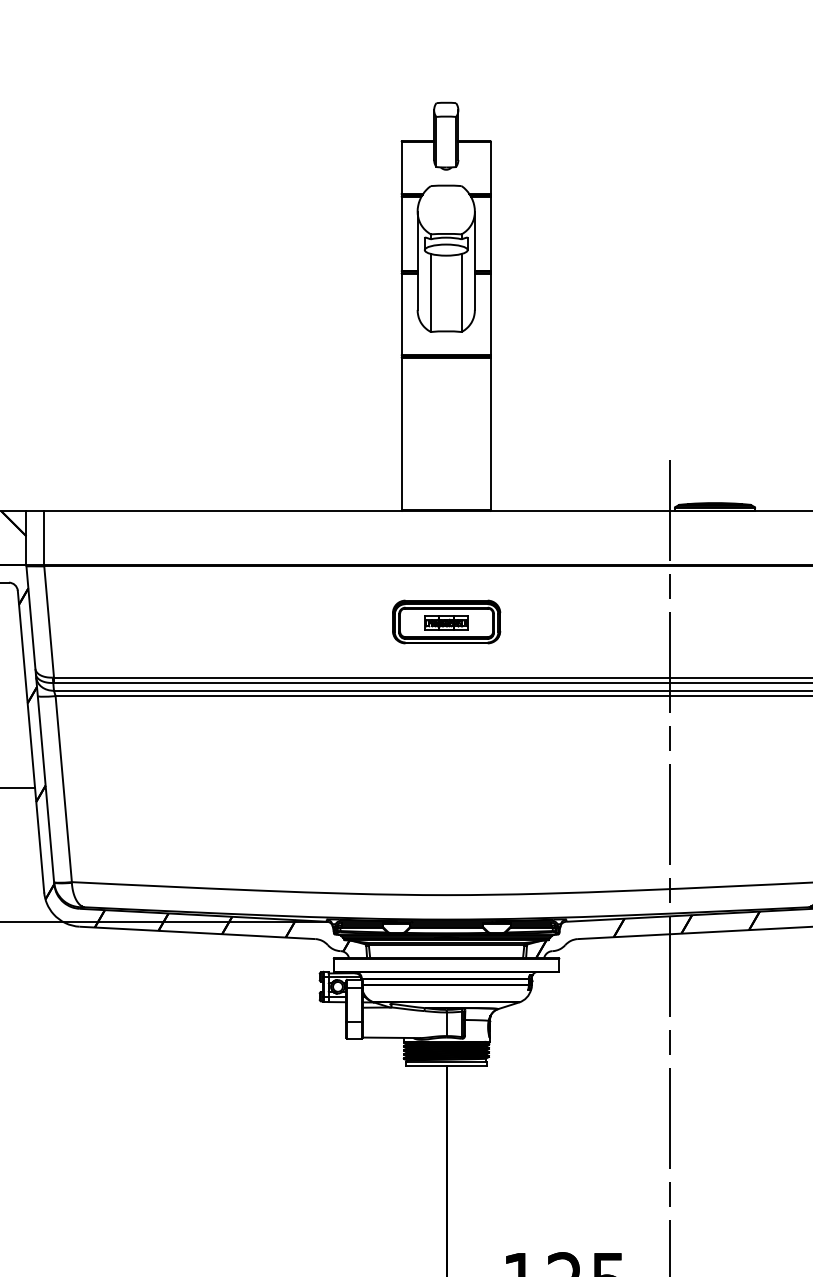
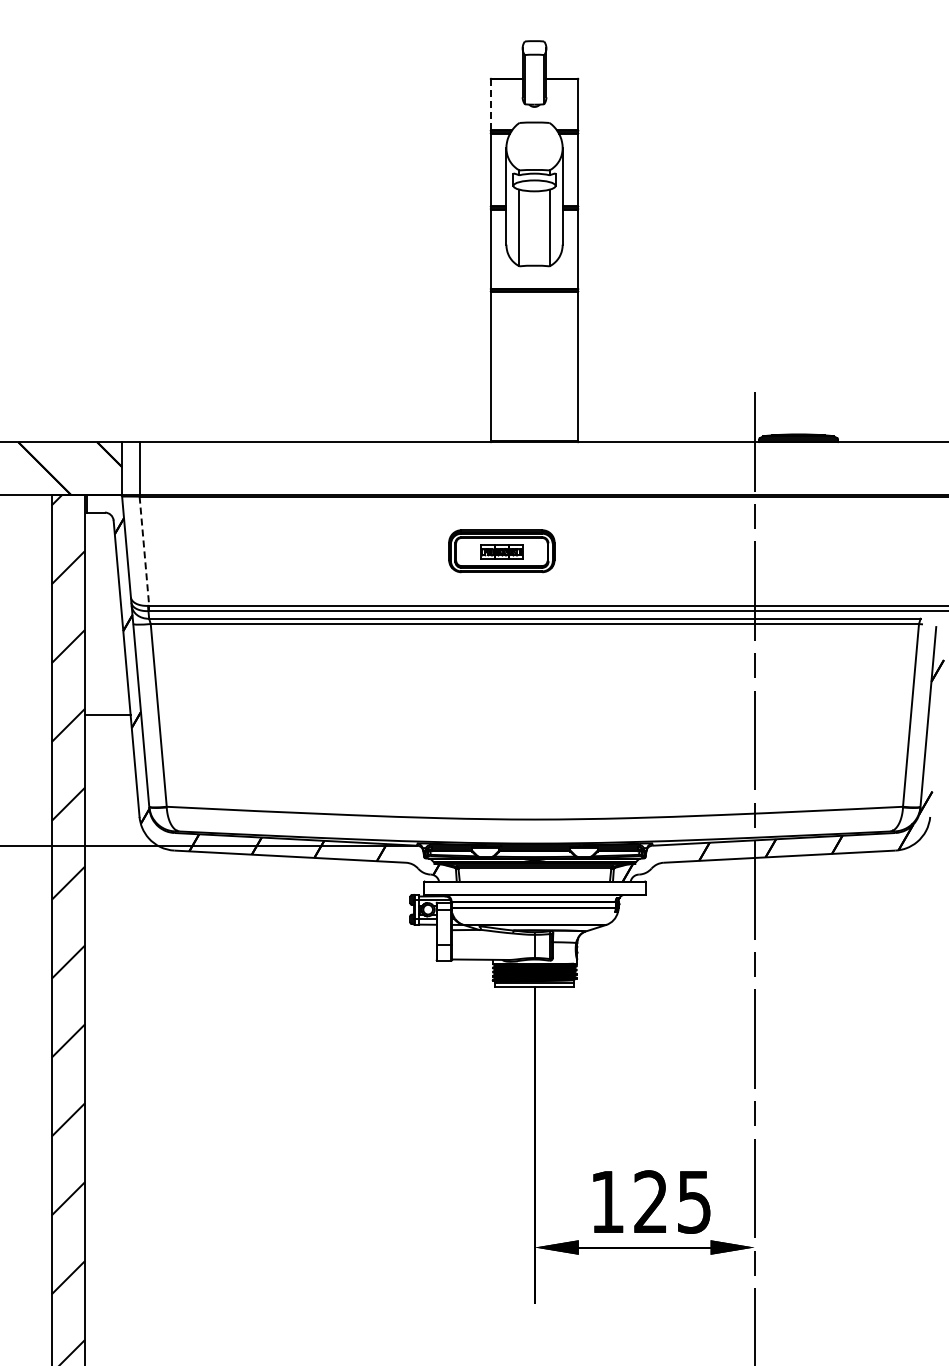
line: (401, 167) -> (490, 104), solid -> dashed
line: (49, 622) -> (144, 551), solid -> dashed
part: (446, 622) -> (501, 551), moved

